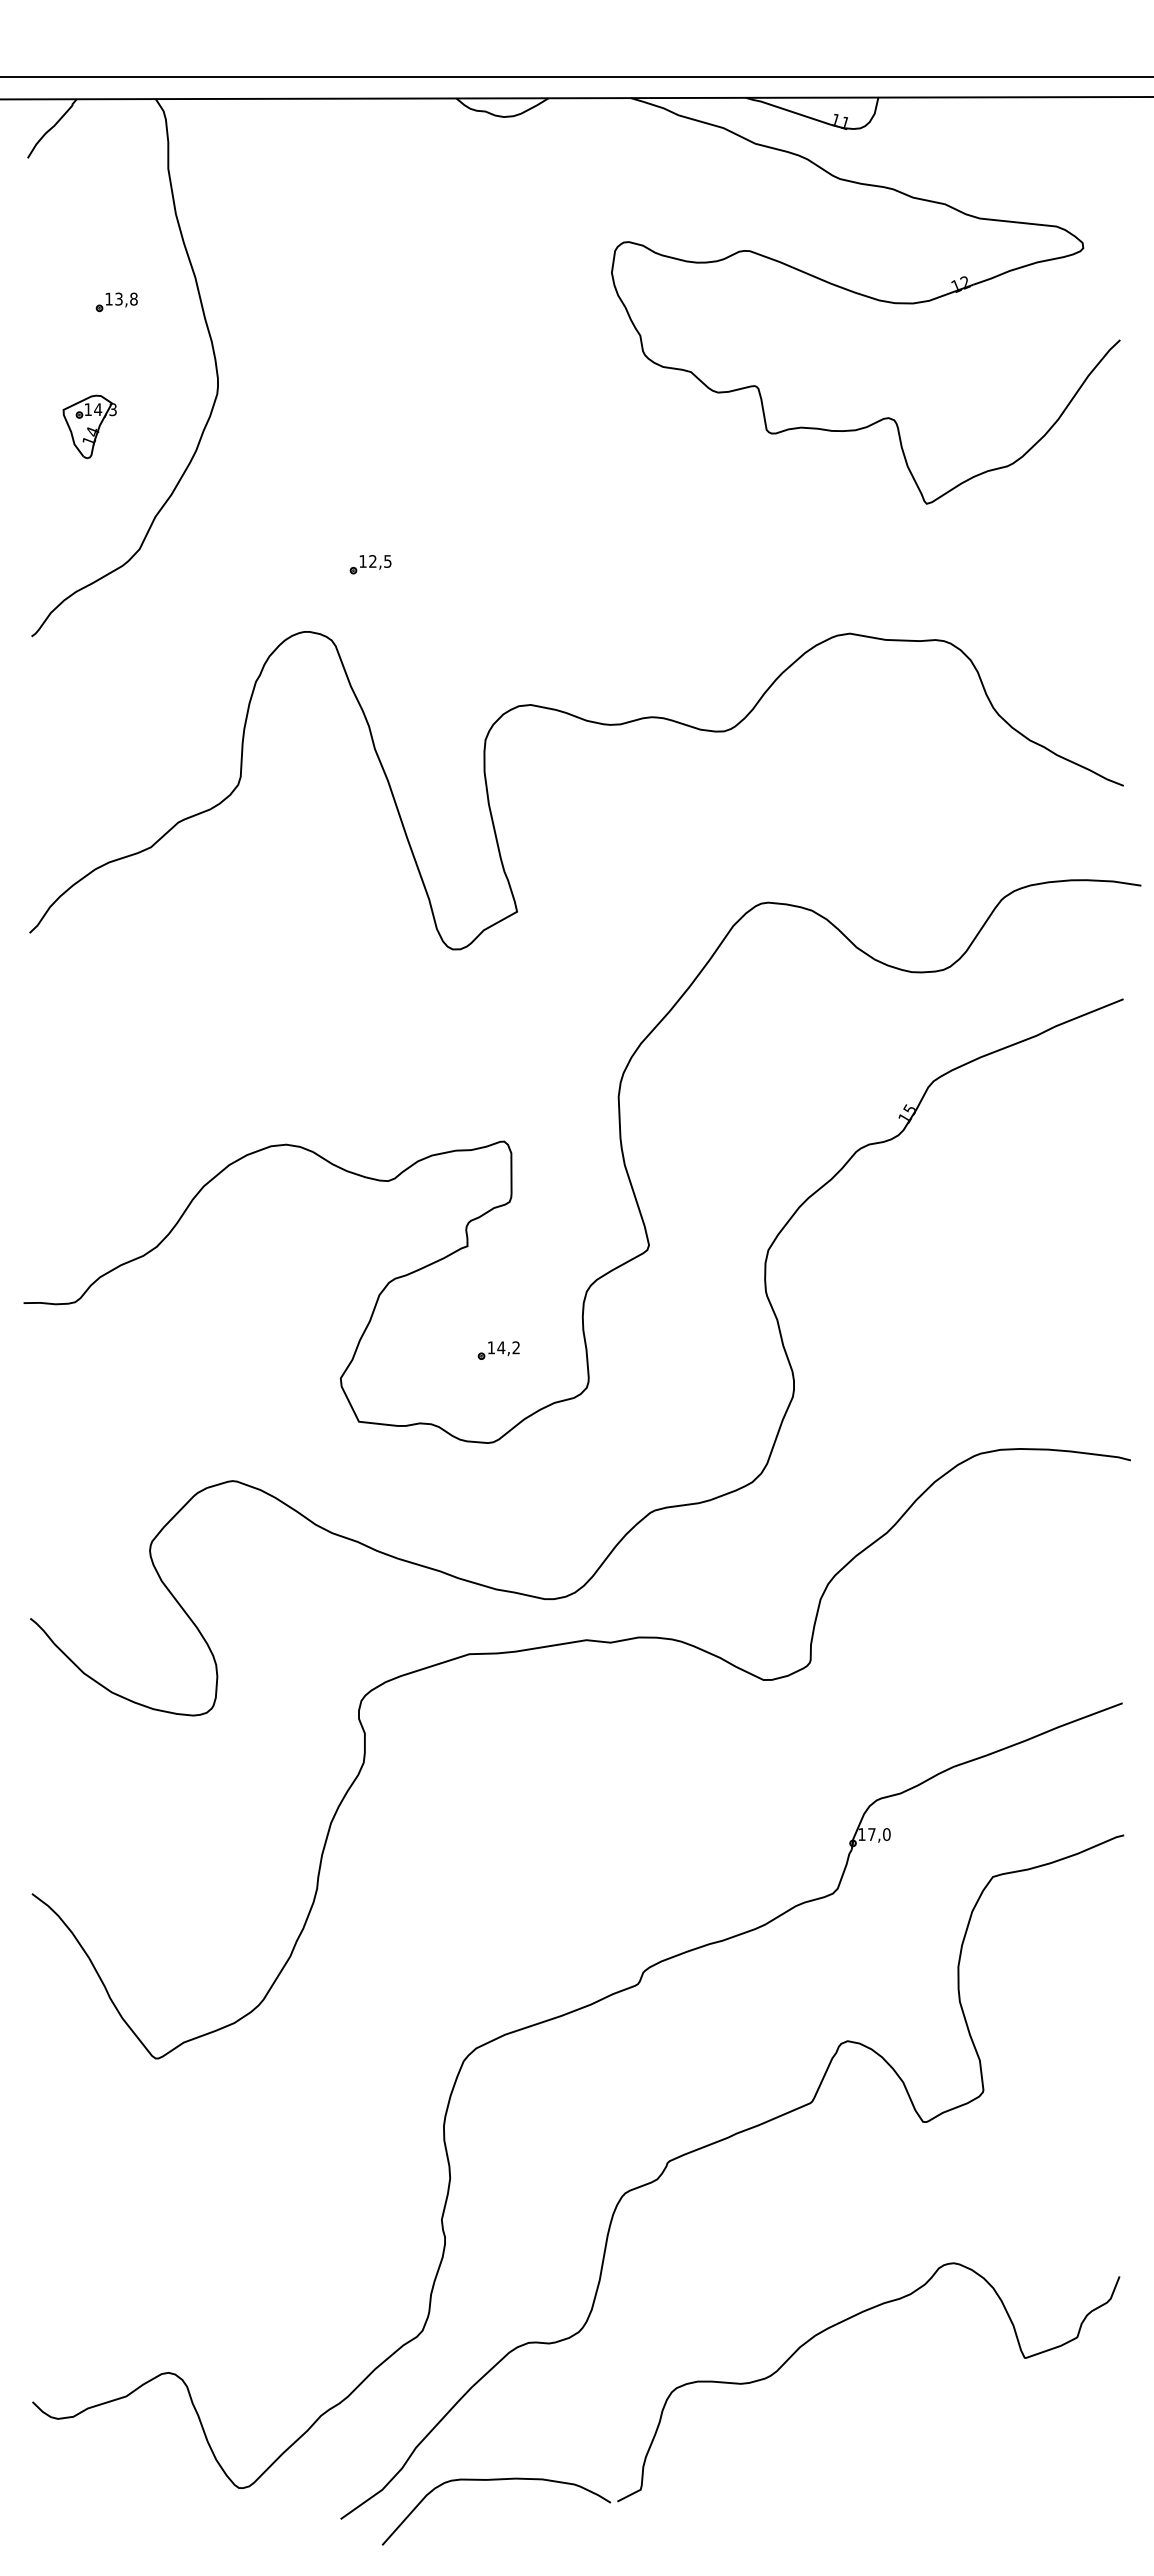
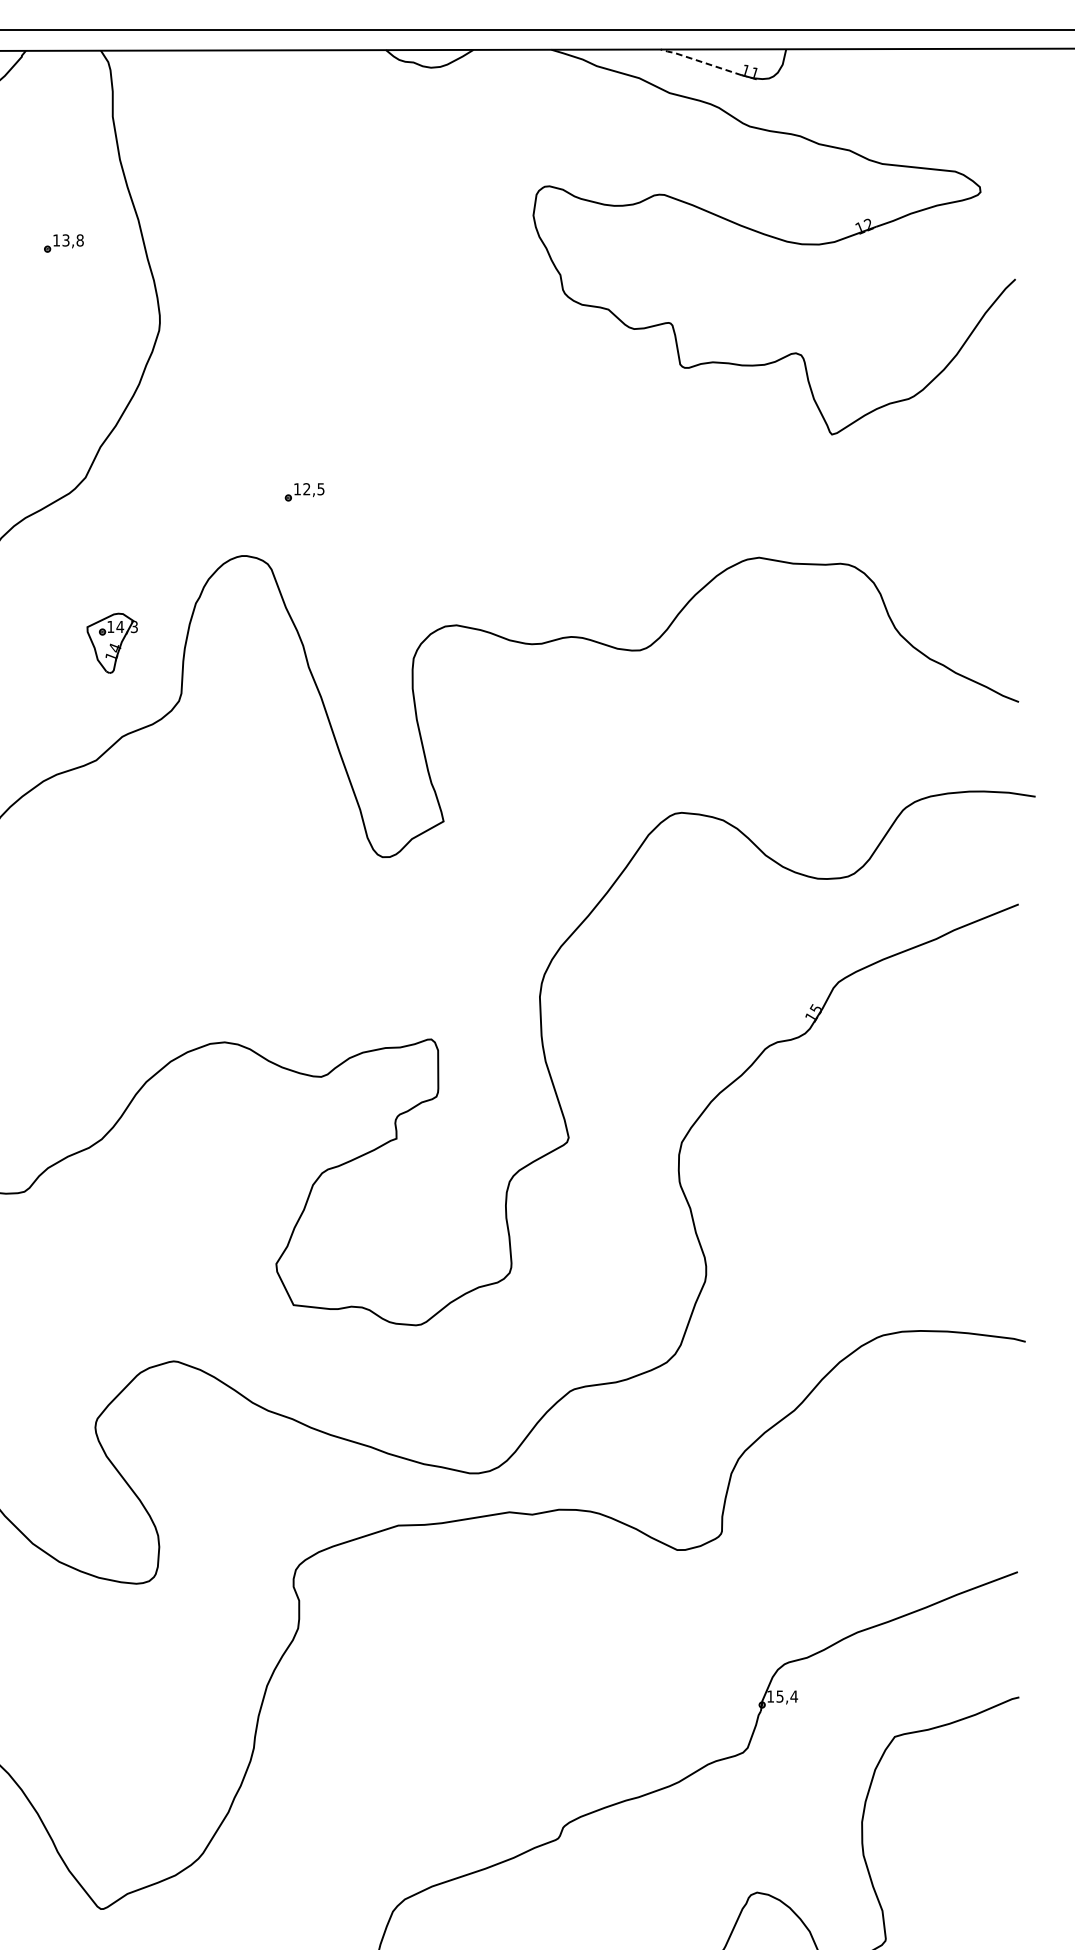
line: (787, 110) -> (700, 61), solid -> dashed
part: (89, 426) -> (112, 642), moved
part: (498, 1350) -> (425, 1237), removed
text: (879, 1834) -> (787, 1696), 17,0 -> 15,4

